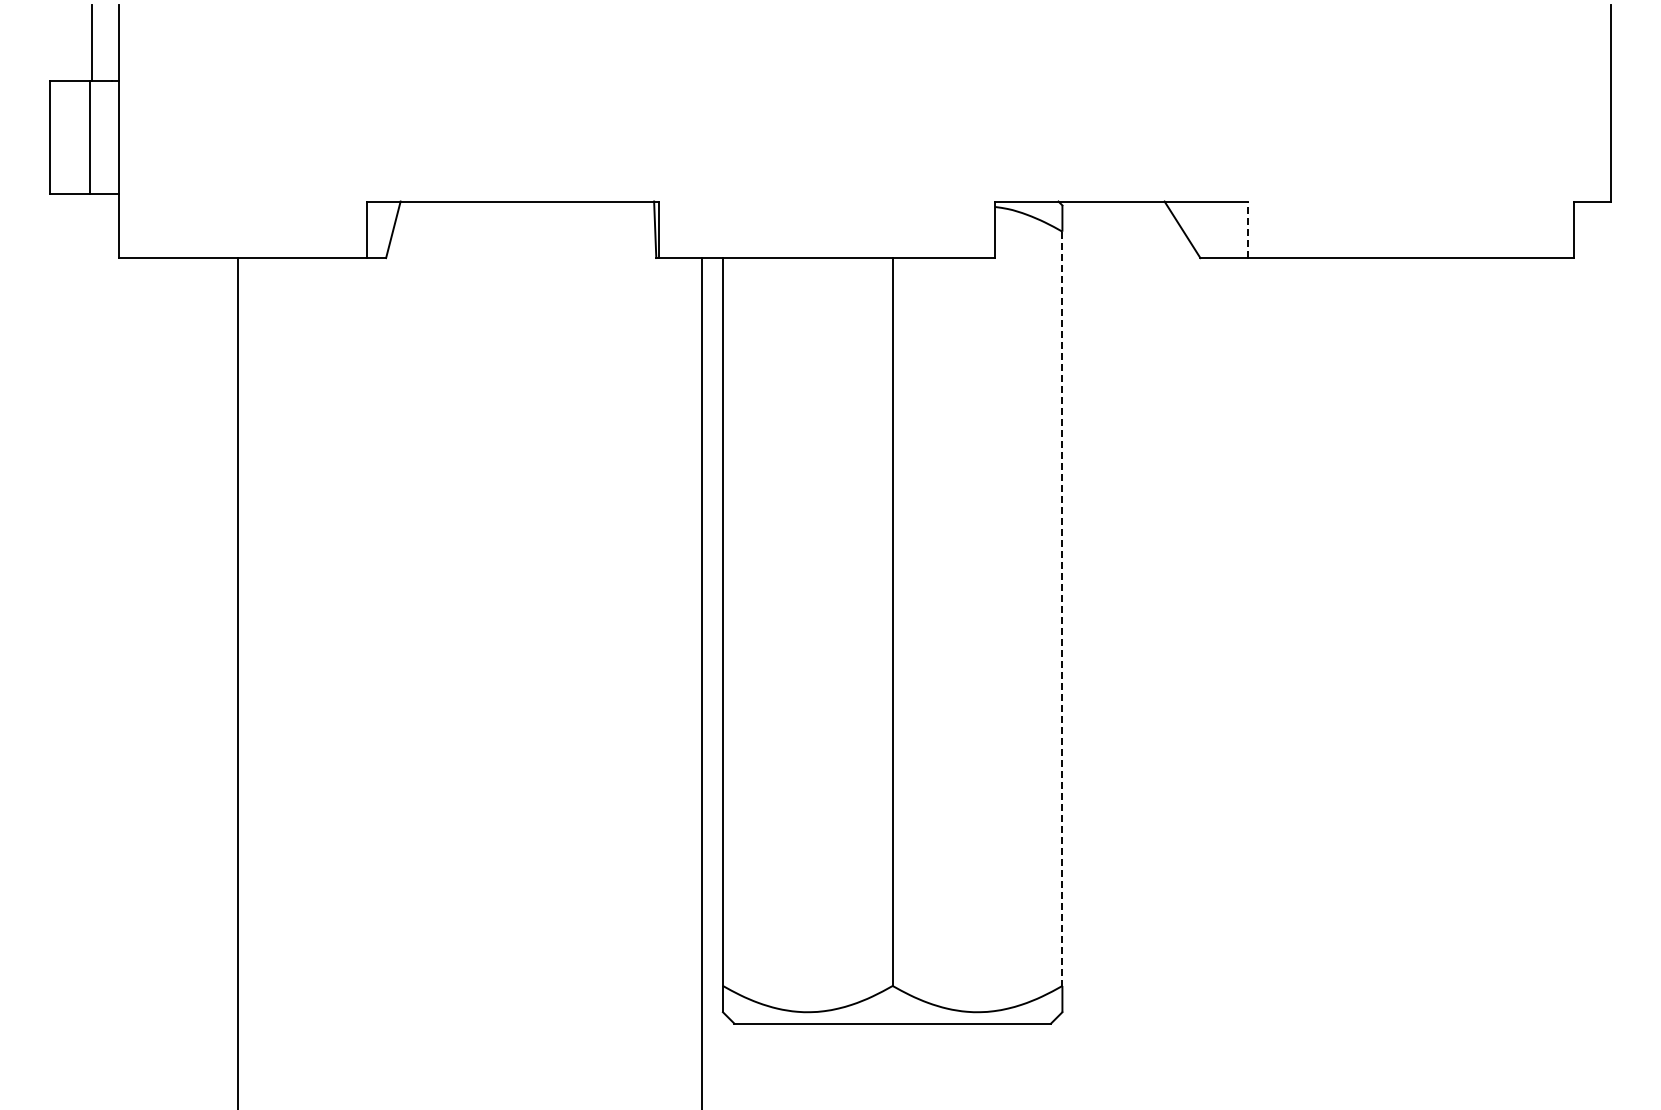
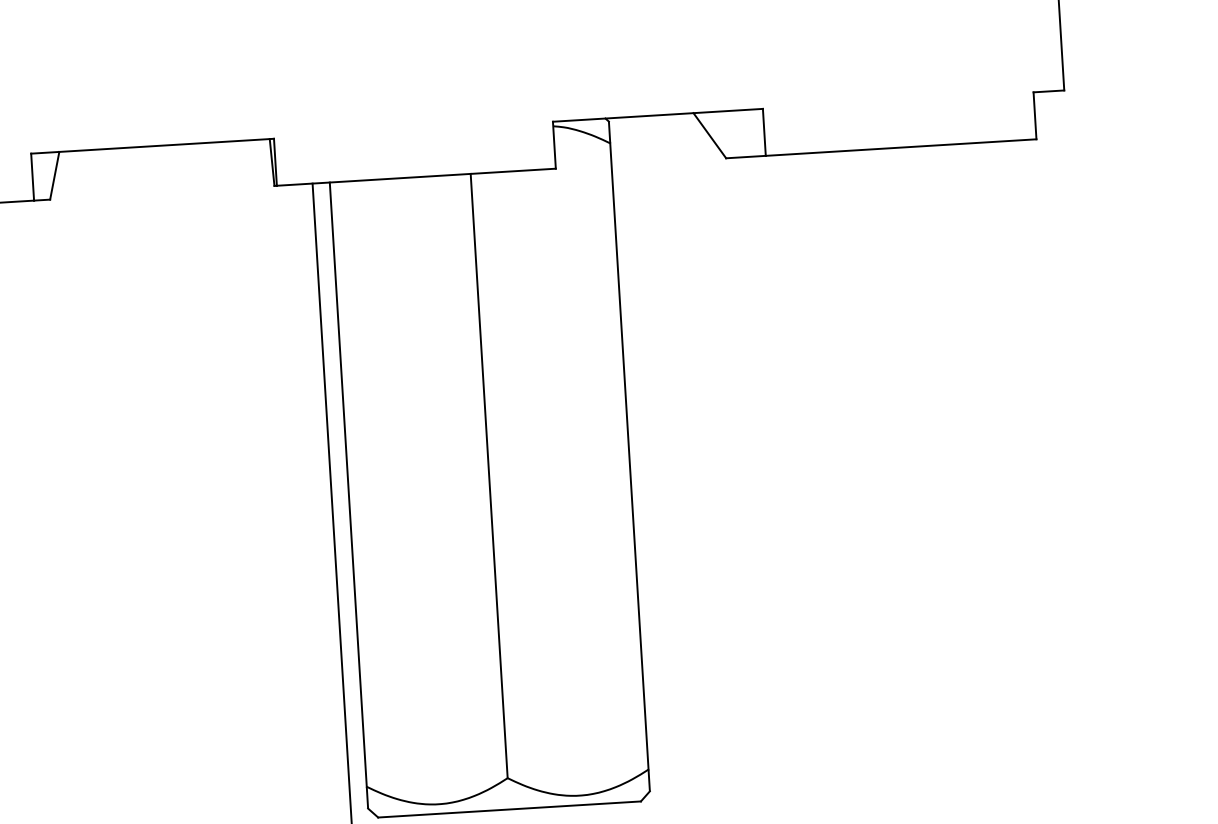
line: (1248, 229) -> (764, 132), dashed -> solid
line: (1062, 609) -> (629, 457), dashed -> solid

